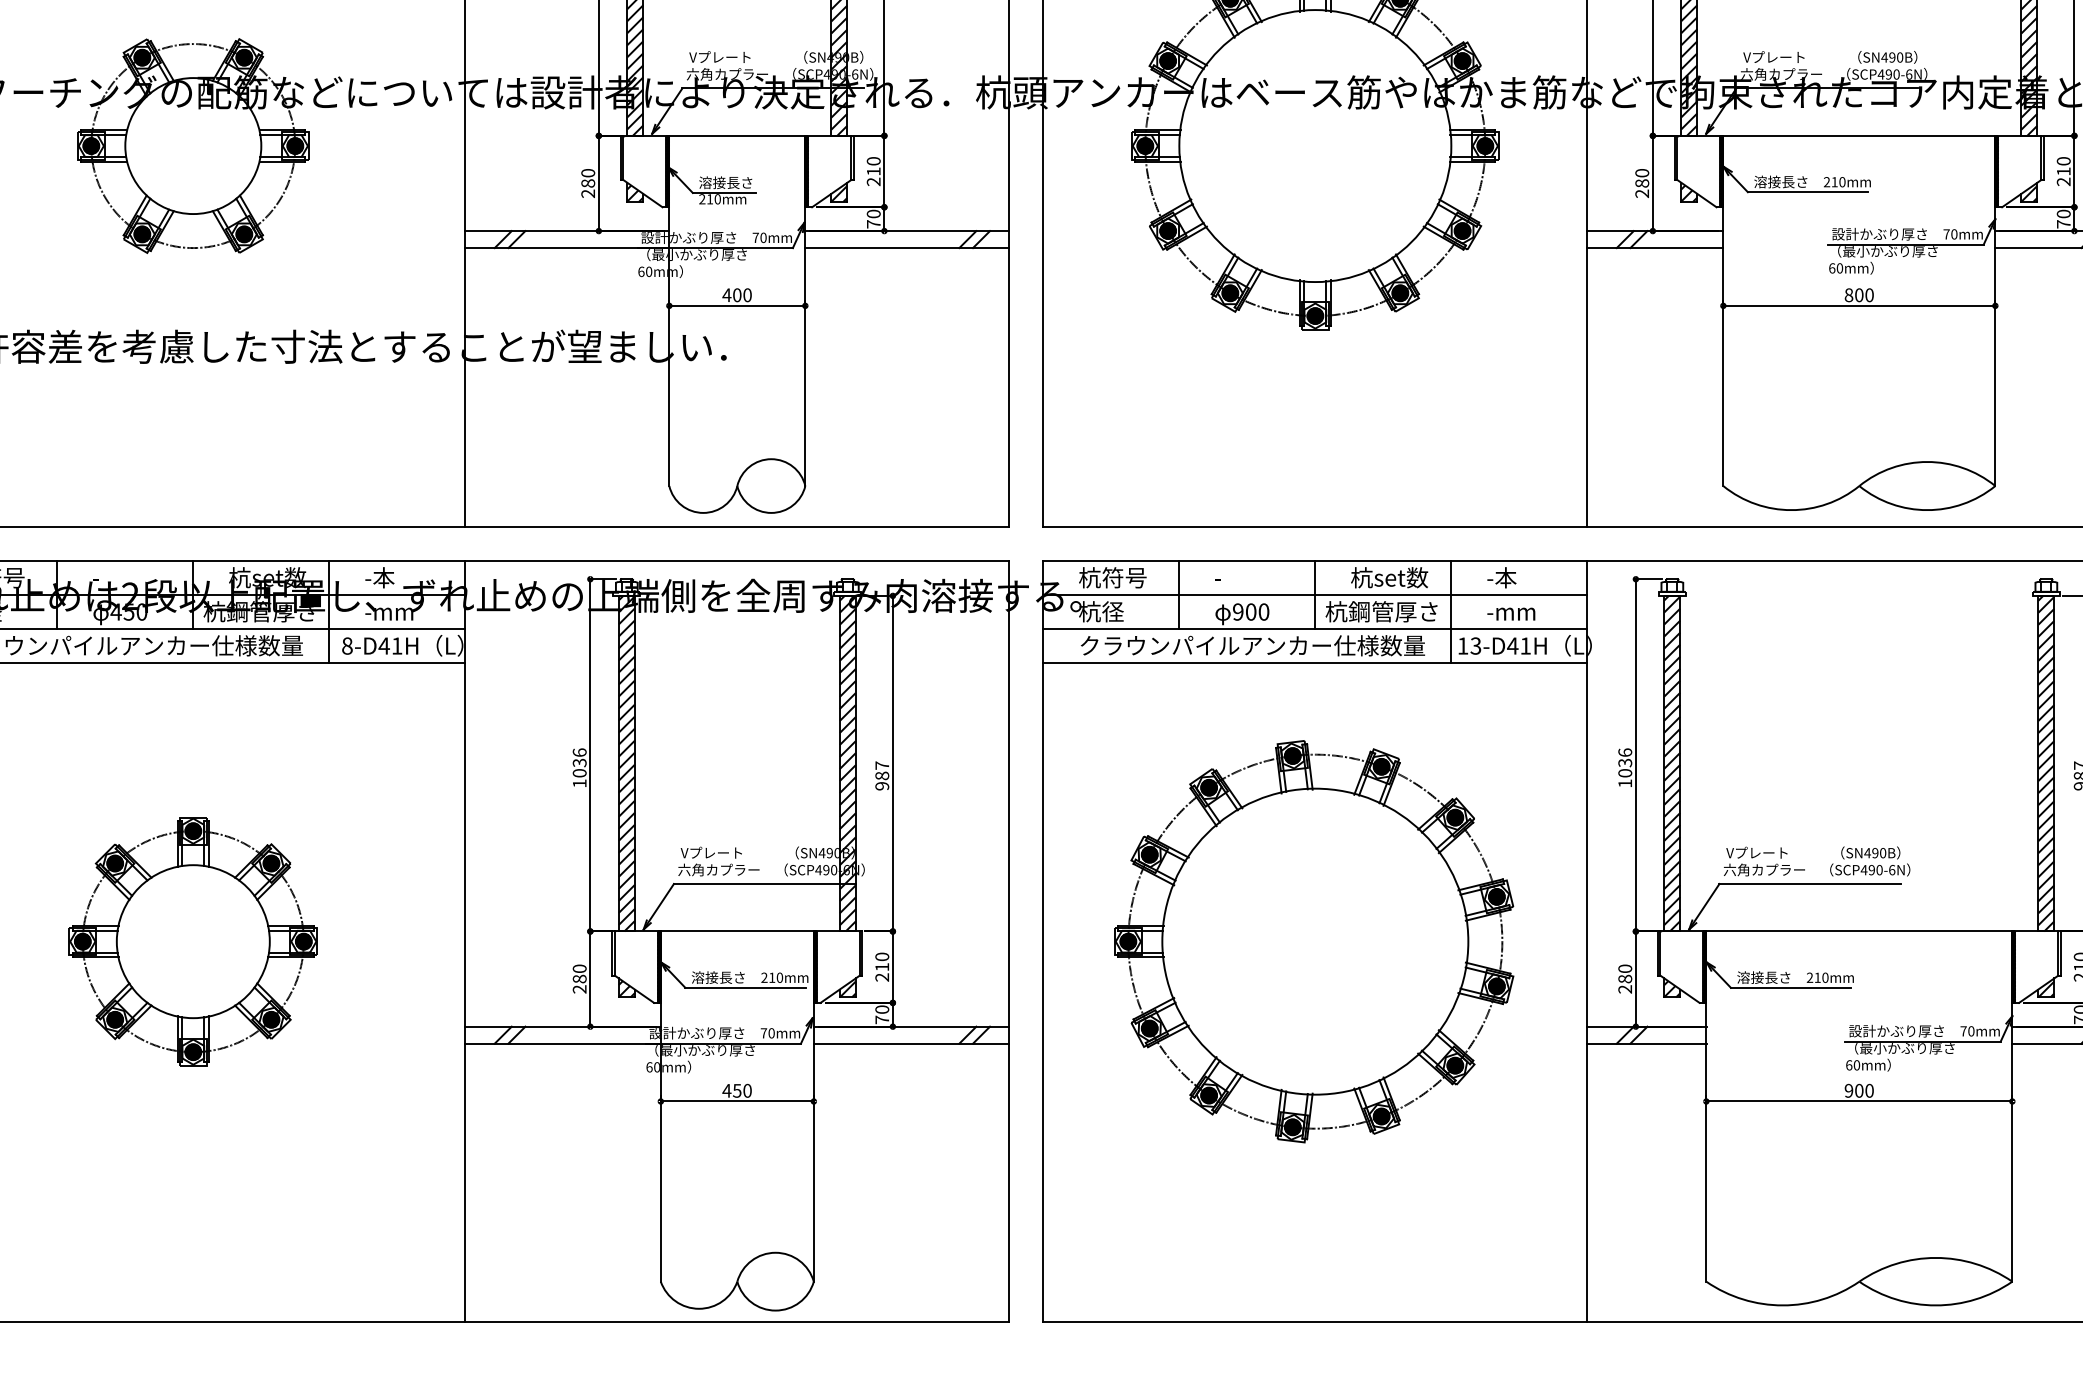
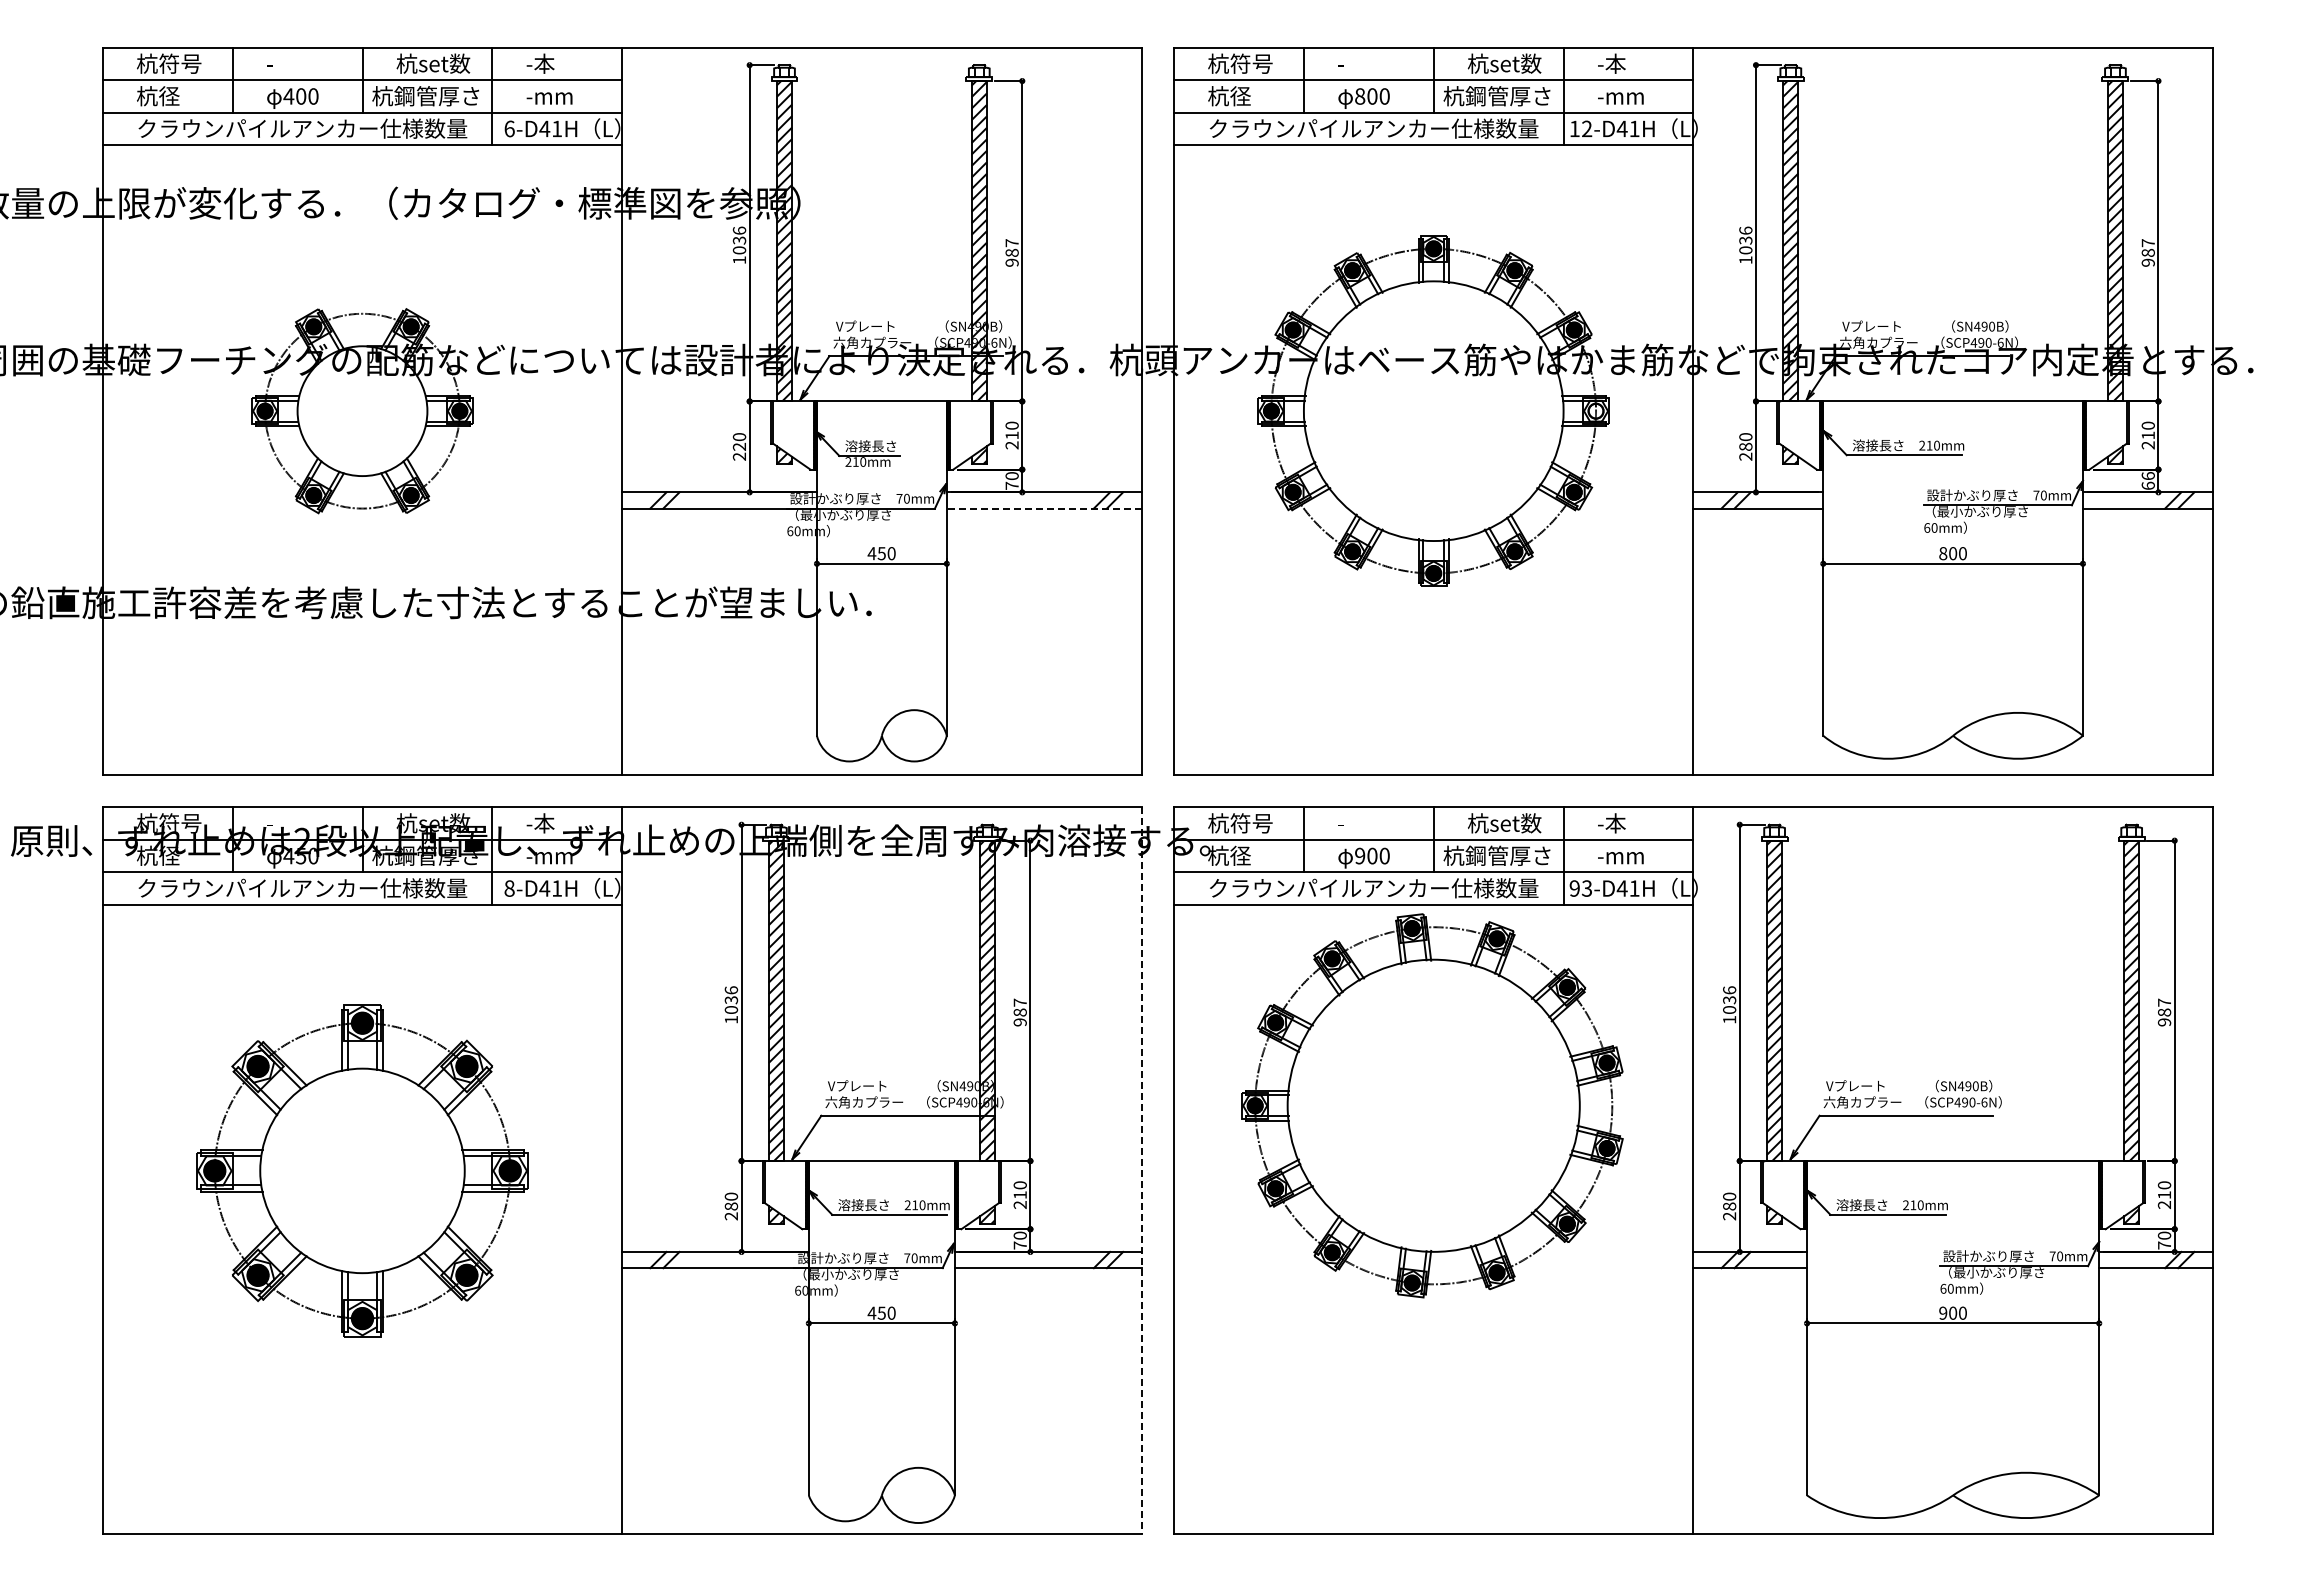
fill: (1484, 145) -> (1595, 410), removed
text: (588, 183) -> (739, 446), 280 -> 220
text: (2062, 218) -> (2147, 480), 70 -> 66
line: (906, 247) -> (1043, 508), solid -> dashed
text: (736, 295) -> (881, 553), 400 -> 450
text: (1462, 645) -> (1574, 888), 13-D41H -> 93-D41H
part: (193, 941) -> (362, 1170), size x1.4
line: (1009, 941) -> (1141, 1170), solid -> dashed
part: (1314, 941) -> (1432, 1105), moved

